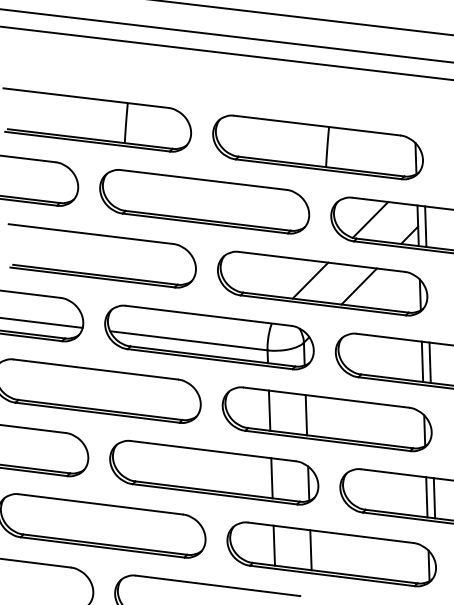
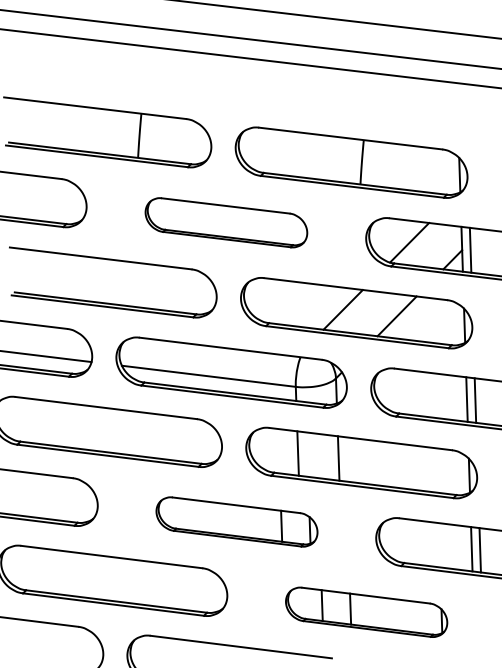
part: (204, 201) -> (226, 222), size x0.7
part: (214, 472) -> (237, 521), size x0.7
part: (331, 554) -> (366, 612), size x0.7

